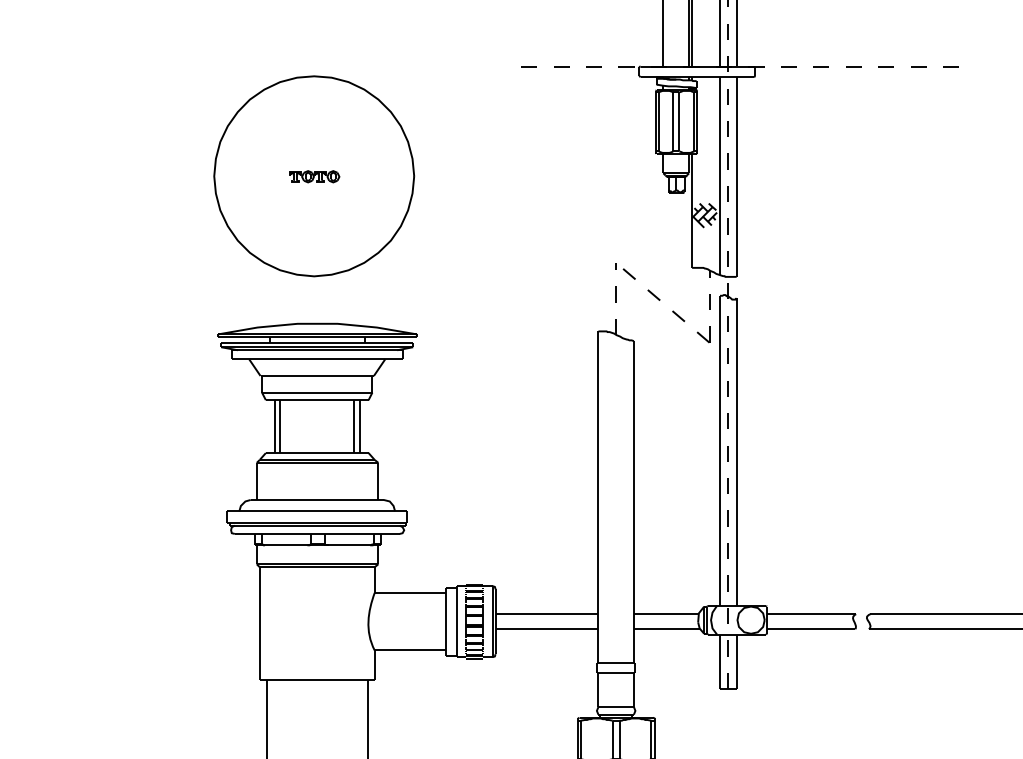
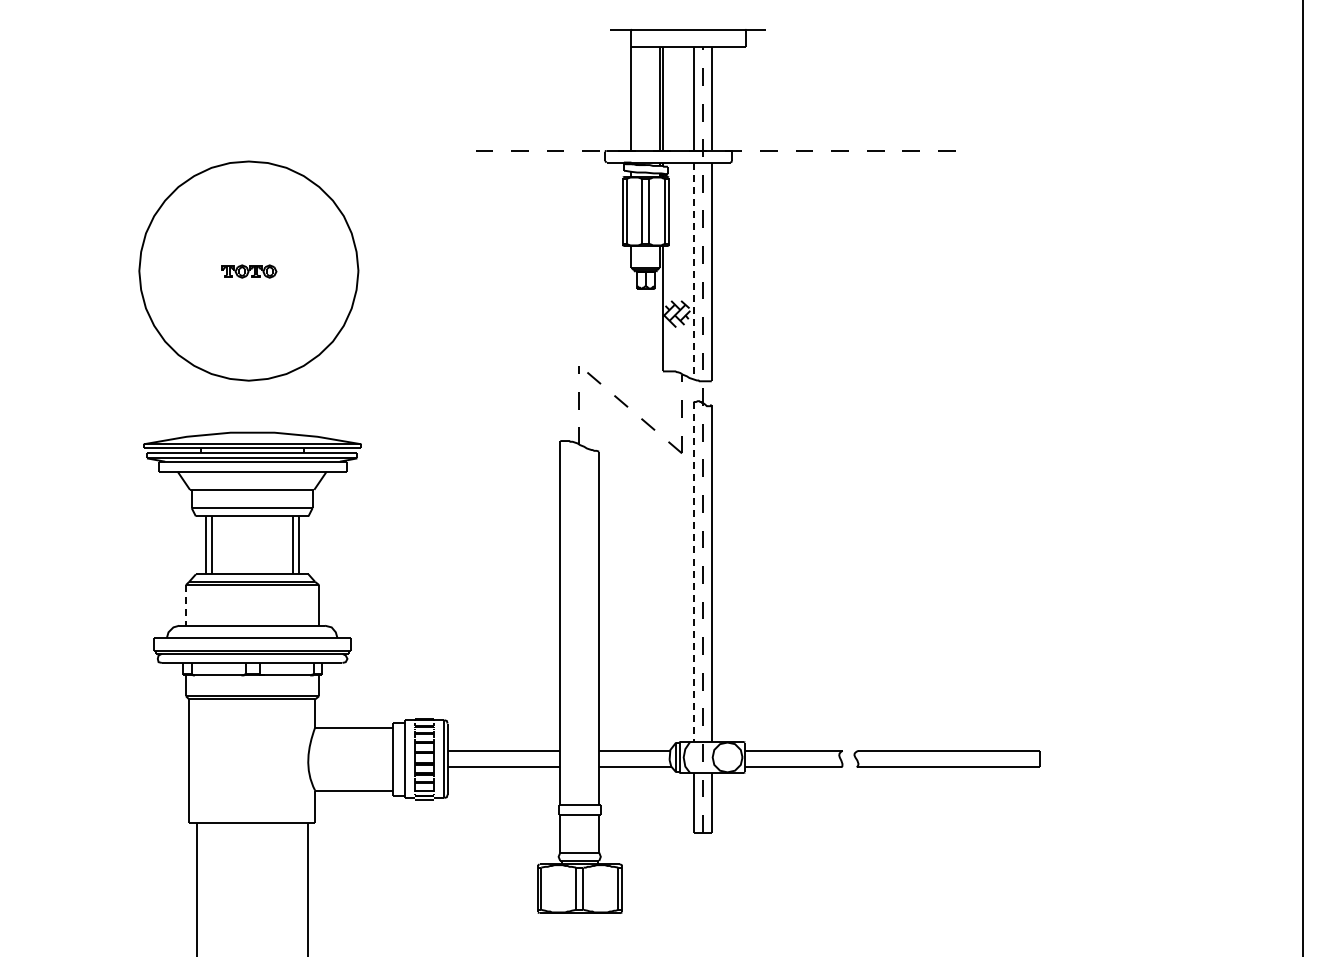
line: (719, 176) -> (693, 271), solid -> dashed
line: (719, 450) -> (693, 571), solid -> dashed
line: (256, 481) -> (185, 605), solid -> dashed

